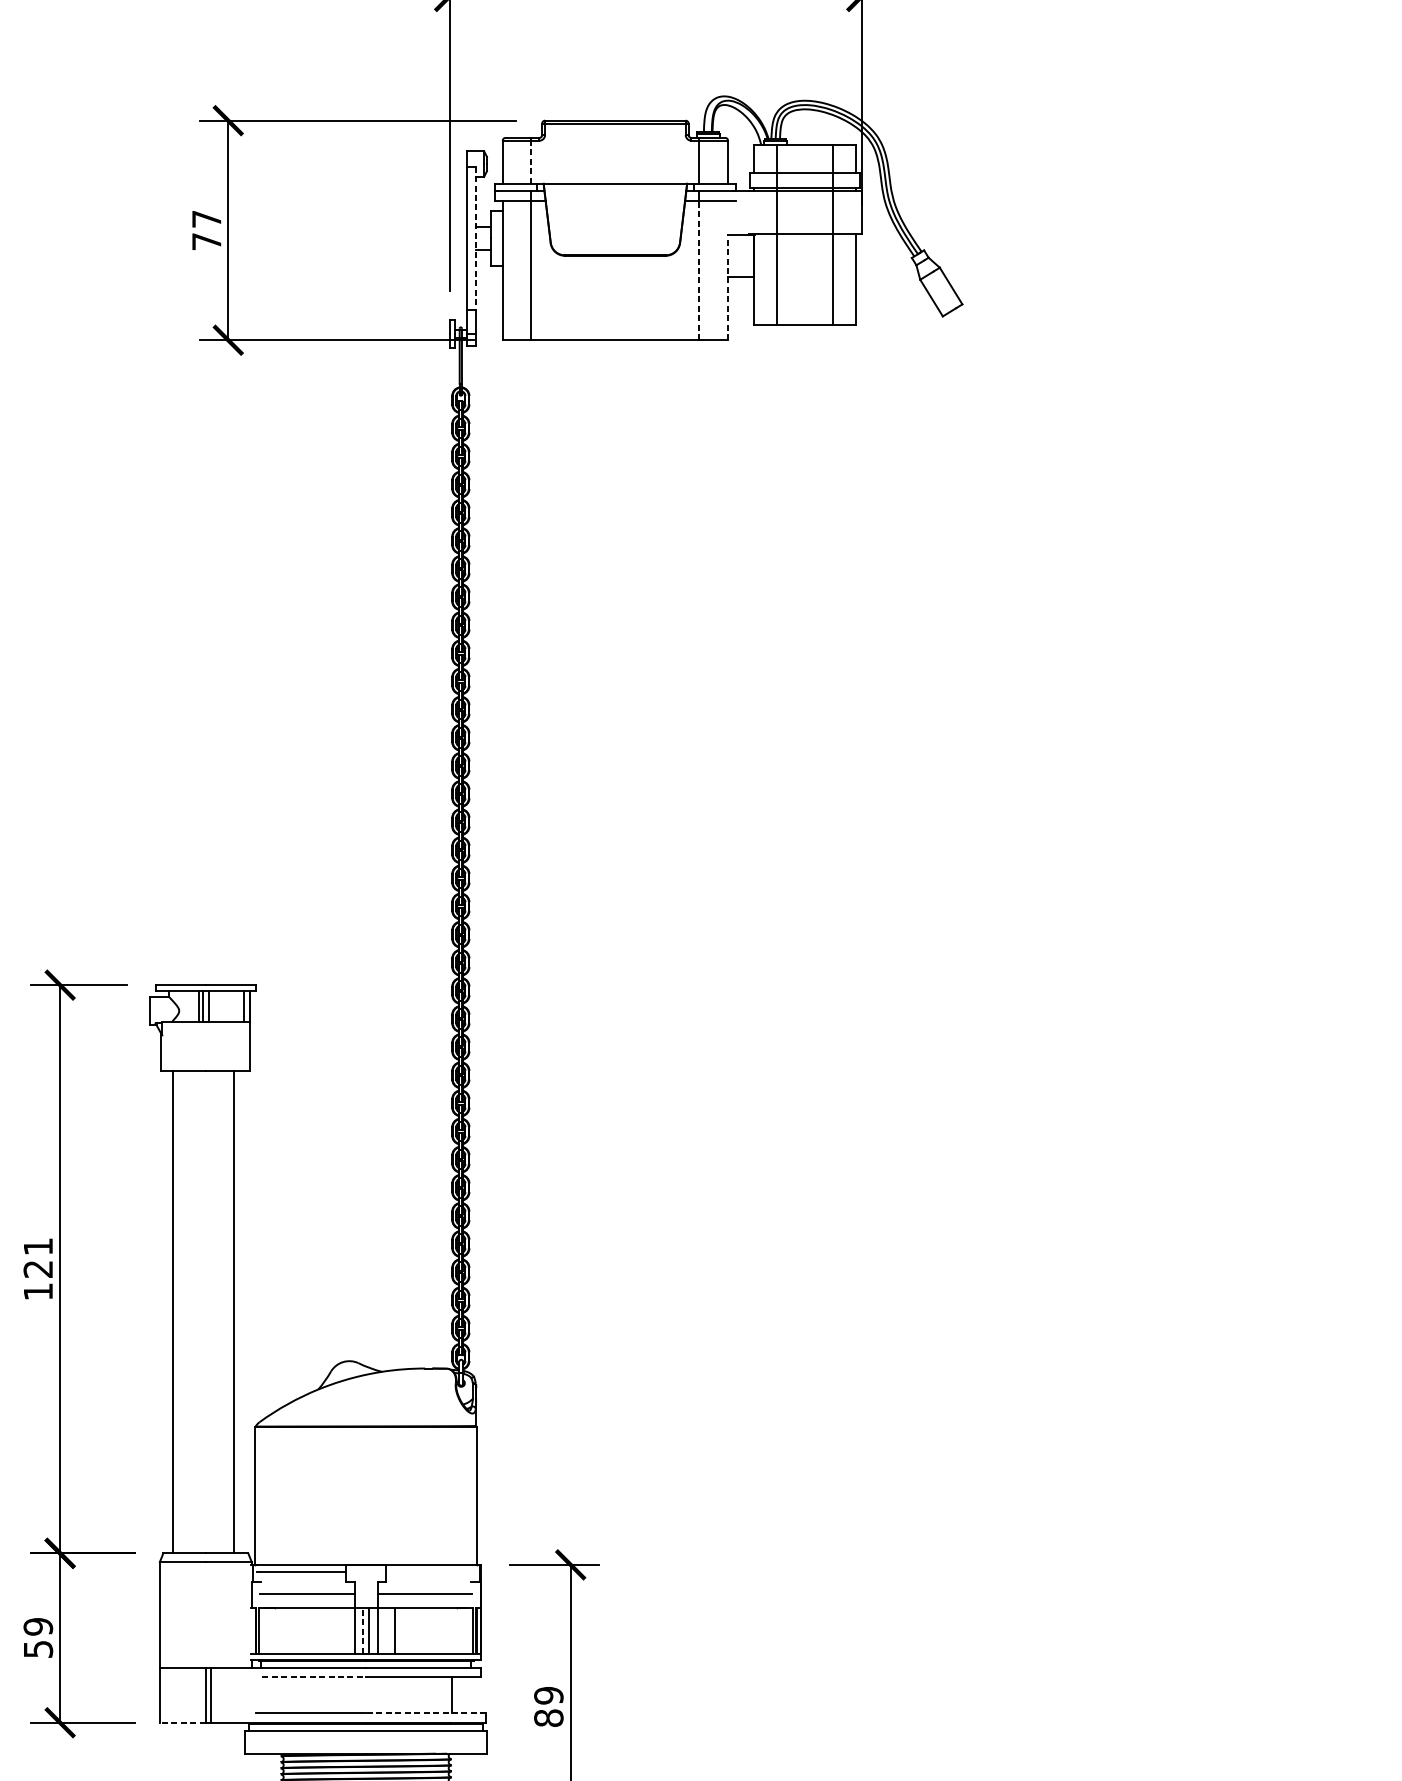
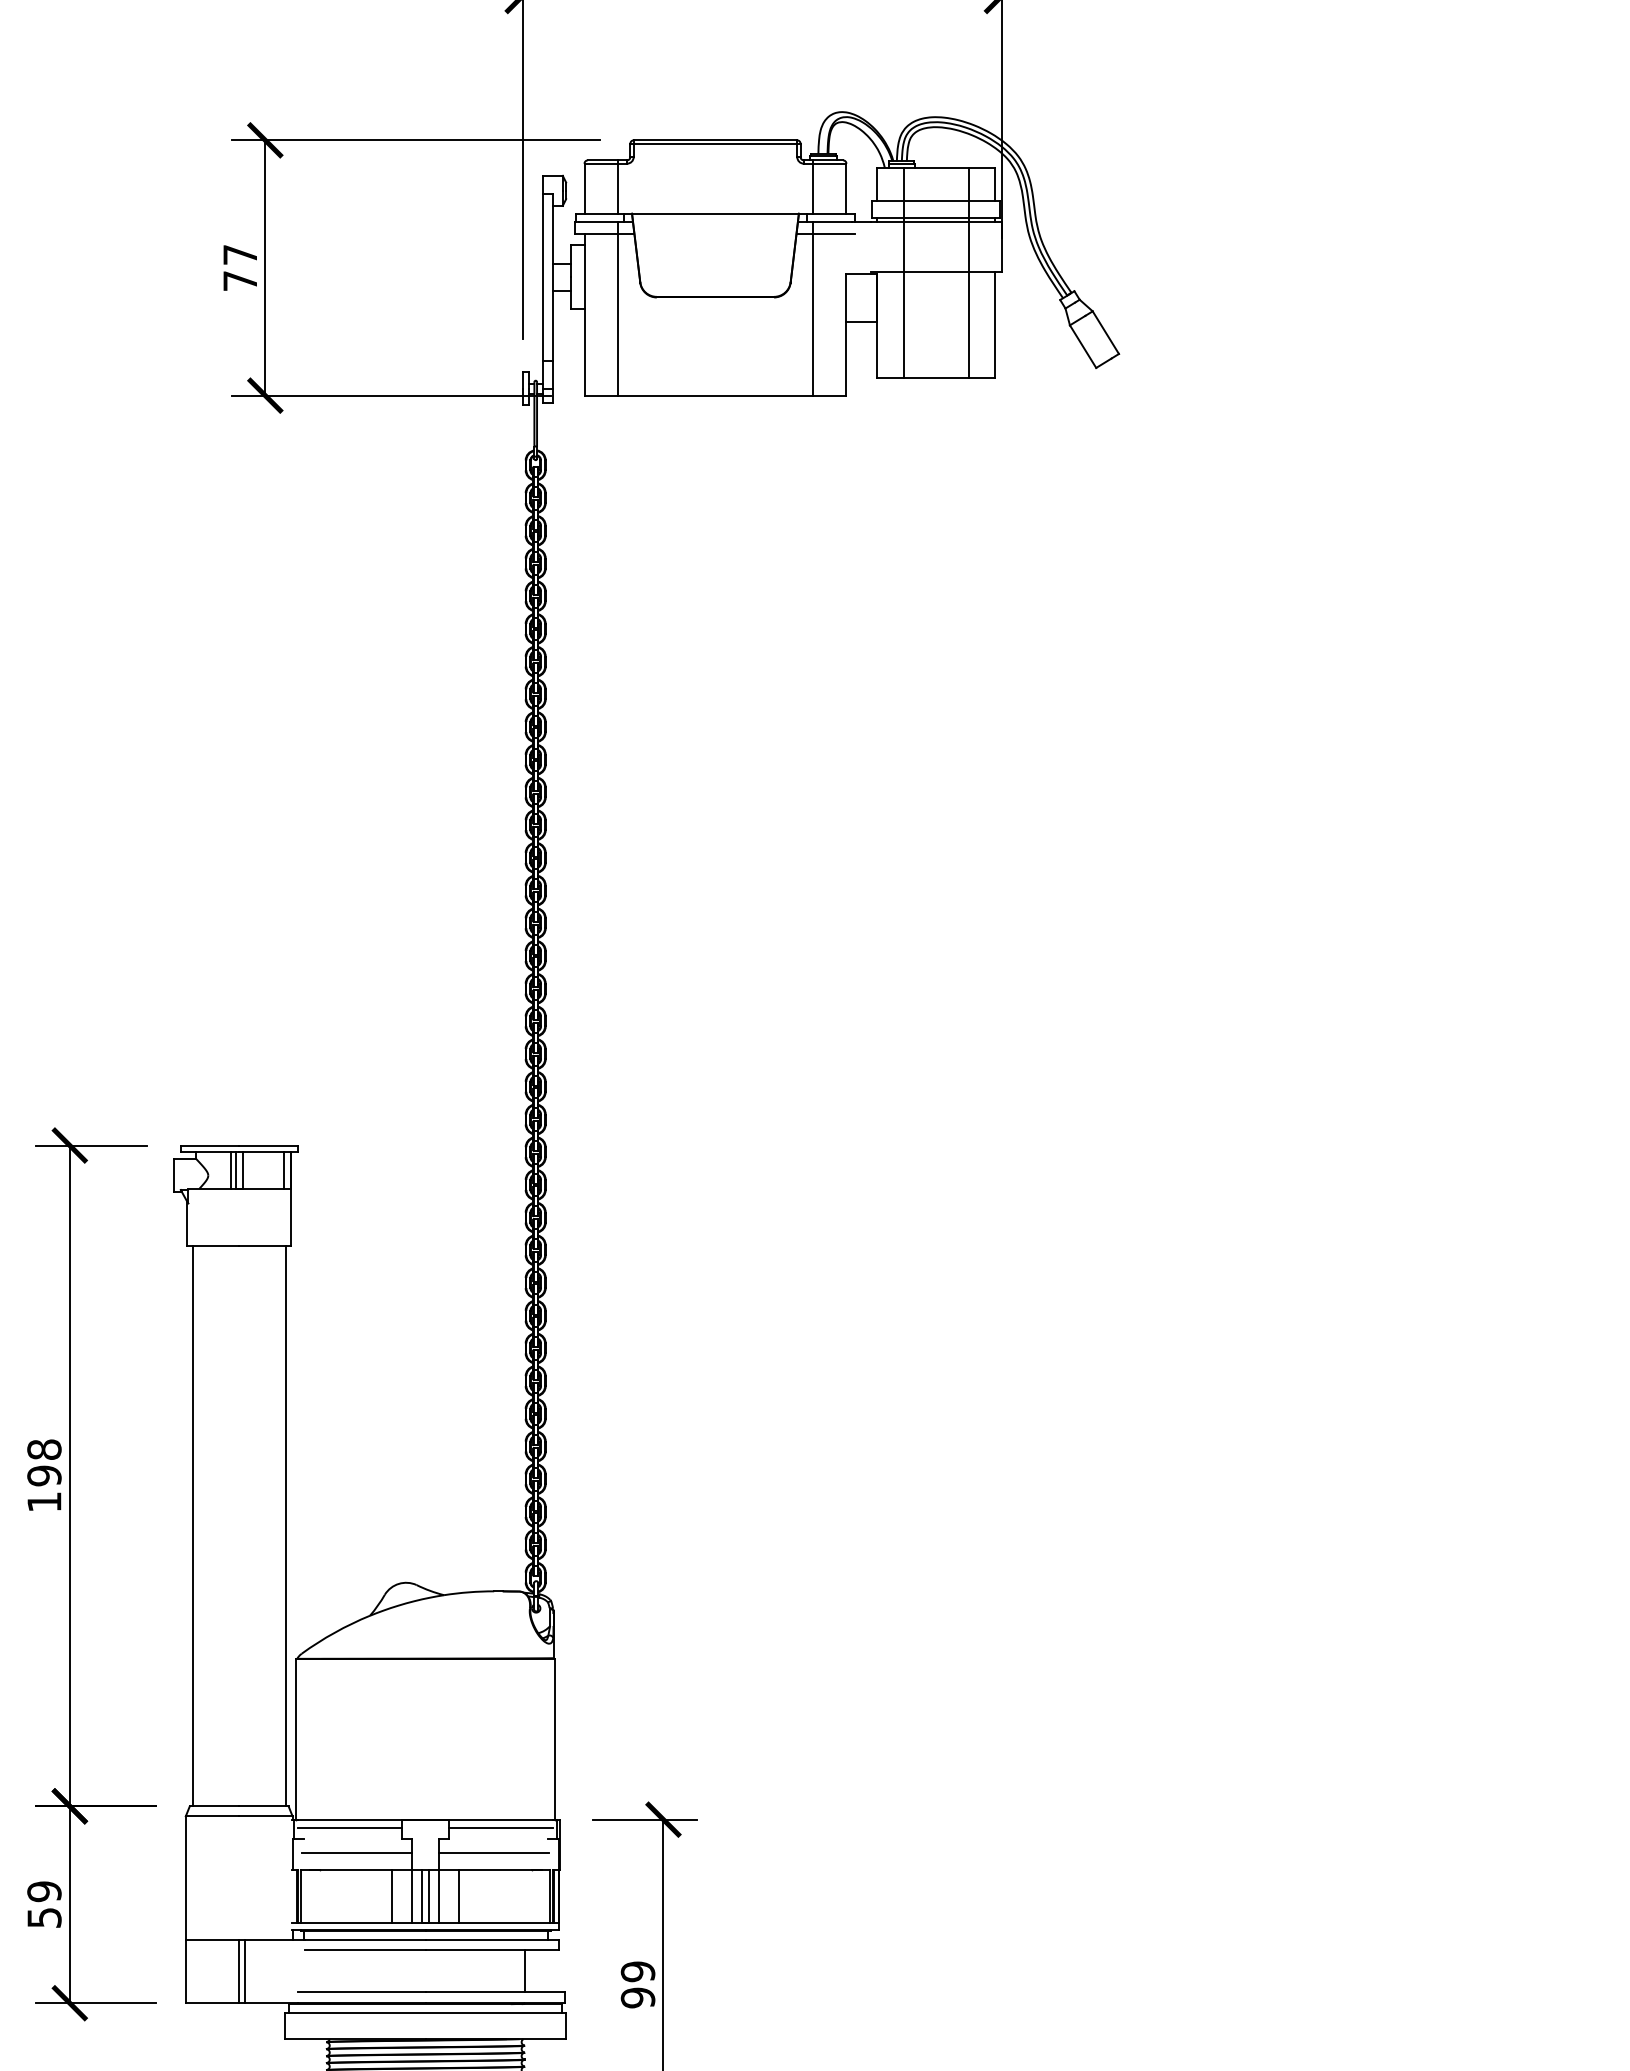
line: (531, 162) -> (617, 188), dashed -> solid
line: (475, 238) -> (552, 277), dashed -> solid
line: (699, 270) -> (813, 314), dashed -> solid
line: (728, 287) -> (846, 334), dashed -> solid
text: (38, 1257) -> (44, 1462), 121 -> 198
line: (172, 1311) -> (285, 1525), moved
line: (234, 1311) -> (192, 1525), moved
line: (430, 1572) -> (500, 1828), added
line: (337, 1630) -> (392, 1896), added
line: (363, 1630) -> (422, 1896), dashed -> solid
line: (314, 1676) -> (365, 1949), dashed -> solid
line: (426, 1712) -> (495, 1991), dashed -> solid
text: (549, 1717) -> (638, 1997), 89 -> 99
line: (182, 1722) -> (212, 2003), dashed -> solid

